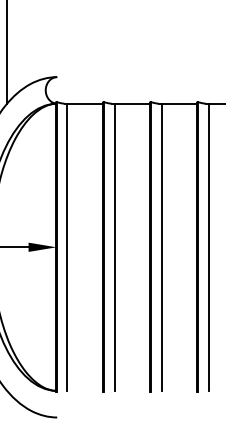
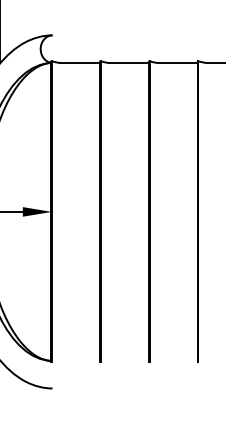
line: (67, 246) -> (63, 211), removed
line: (114, 246) -> (111, 211), removed
line: (161, 246) -> (160, 211), removed
line: (208, 246) -> (209, 211), removed

